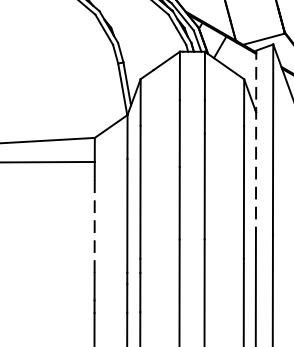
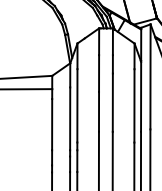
line: (256, 144) -> (141, 79), dashed -> solid
line: (95, 226) -> (52, 124), dashed -> solid

